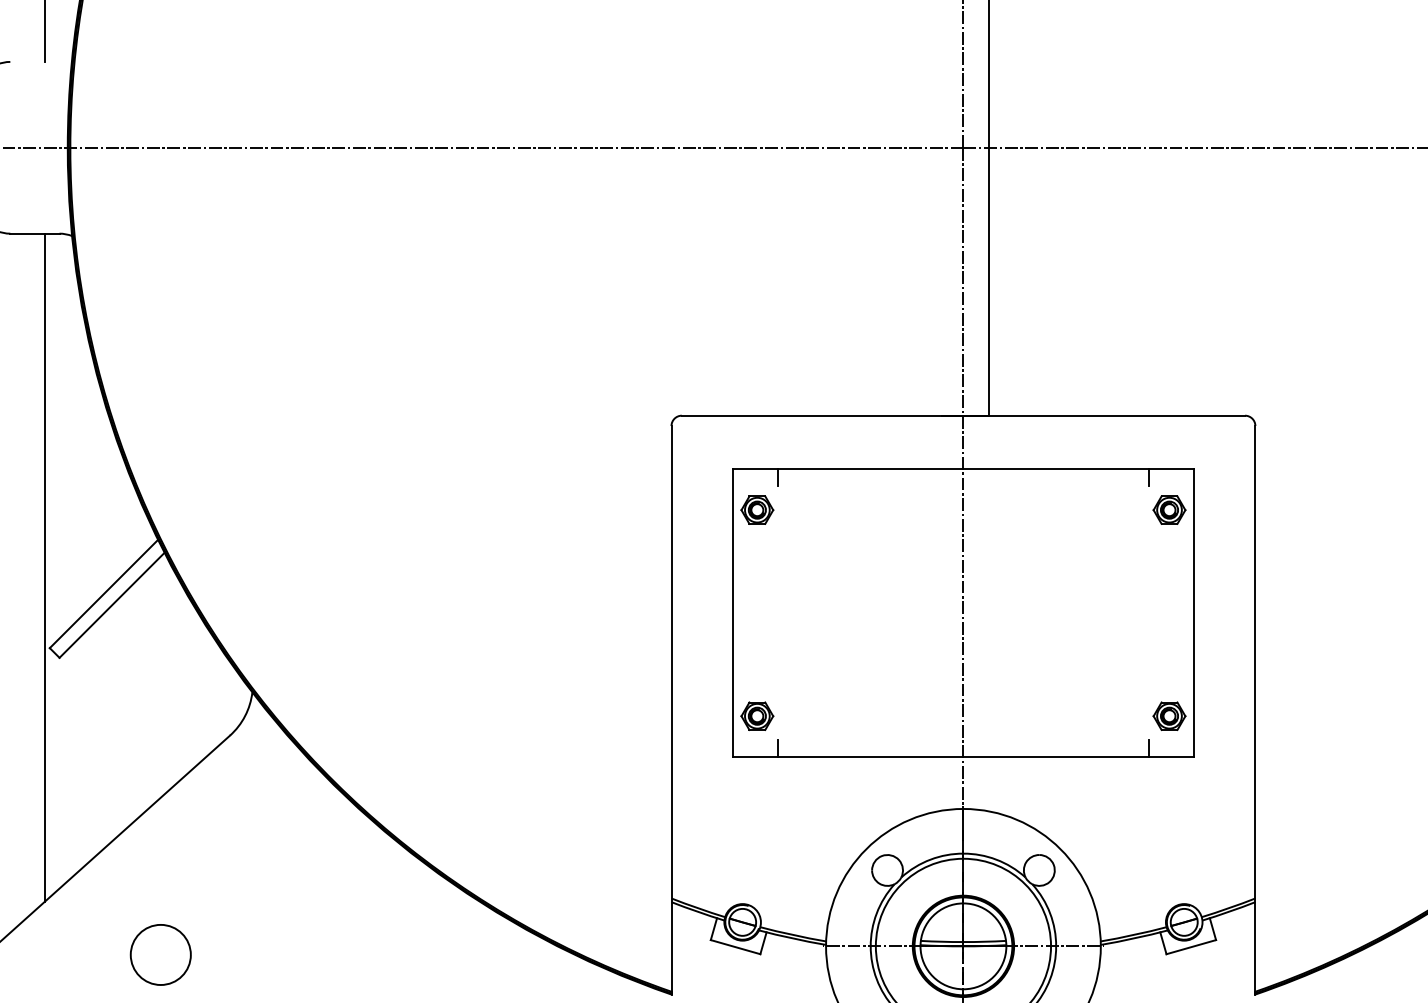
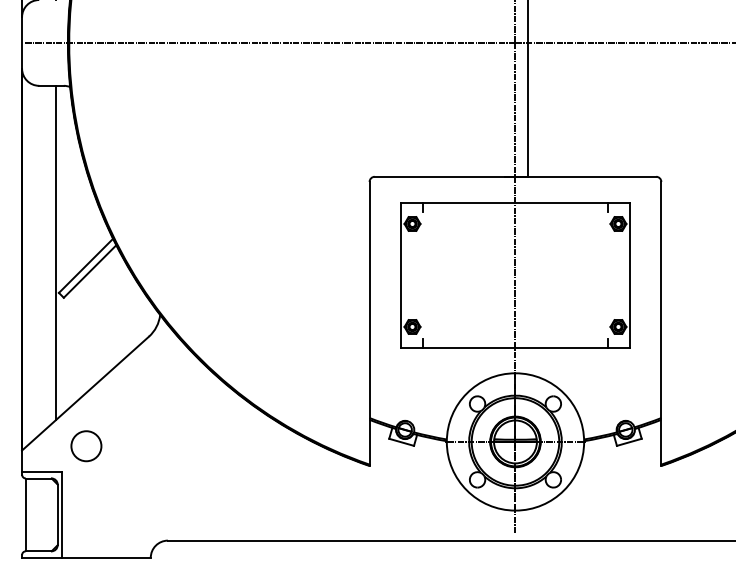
circle: (160, 955) -> (86, 446), moved

